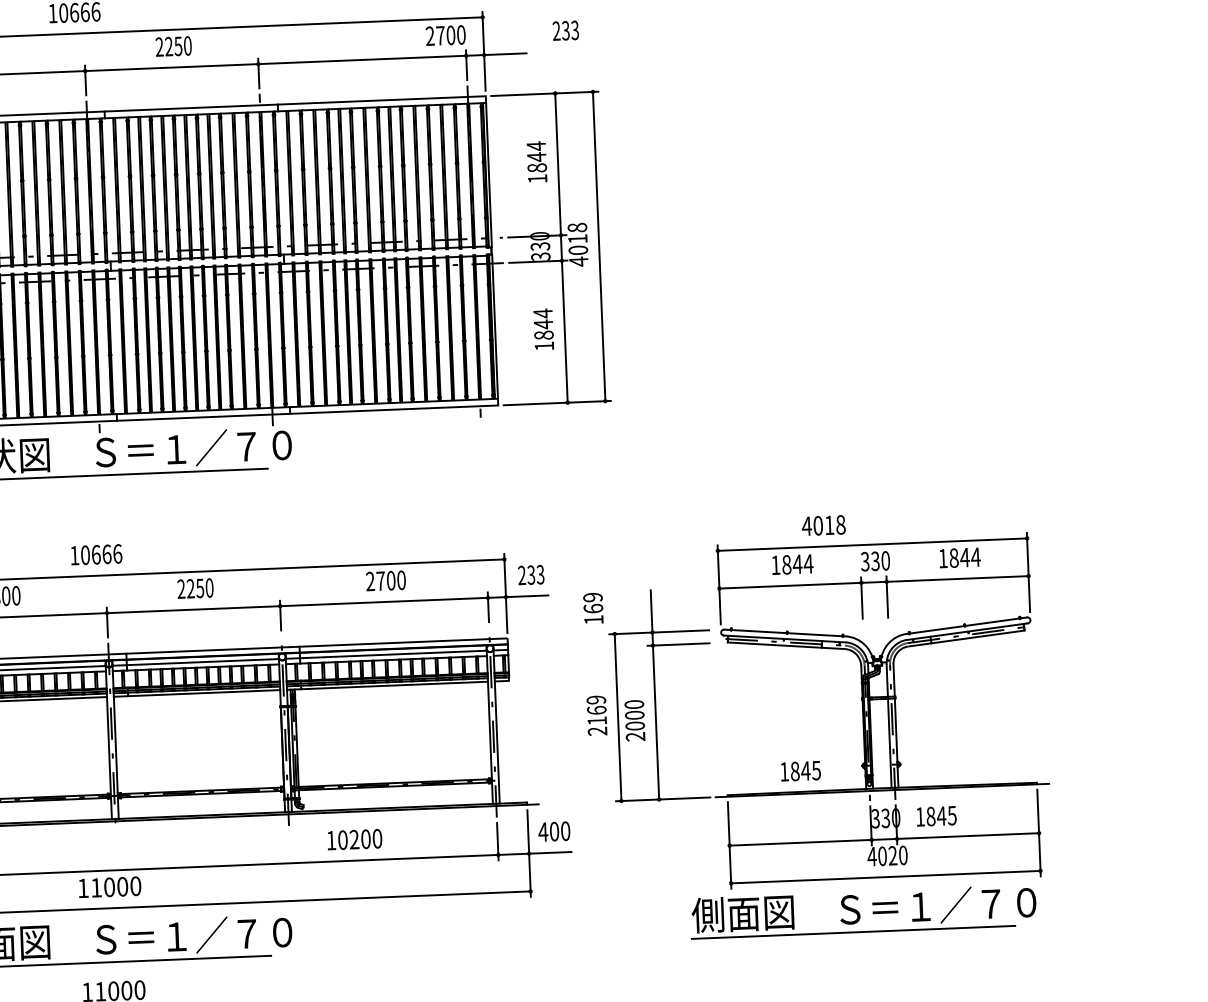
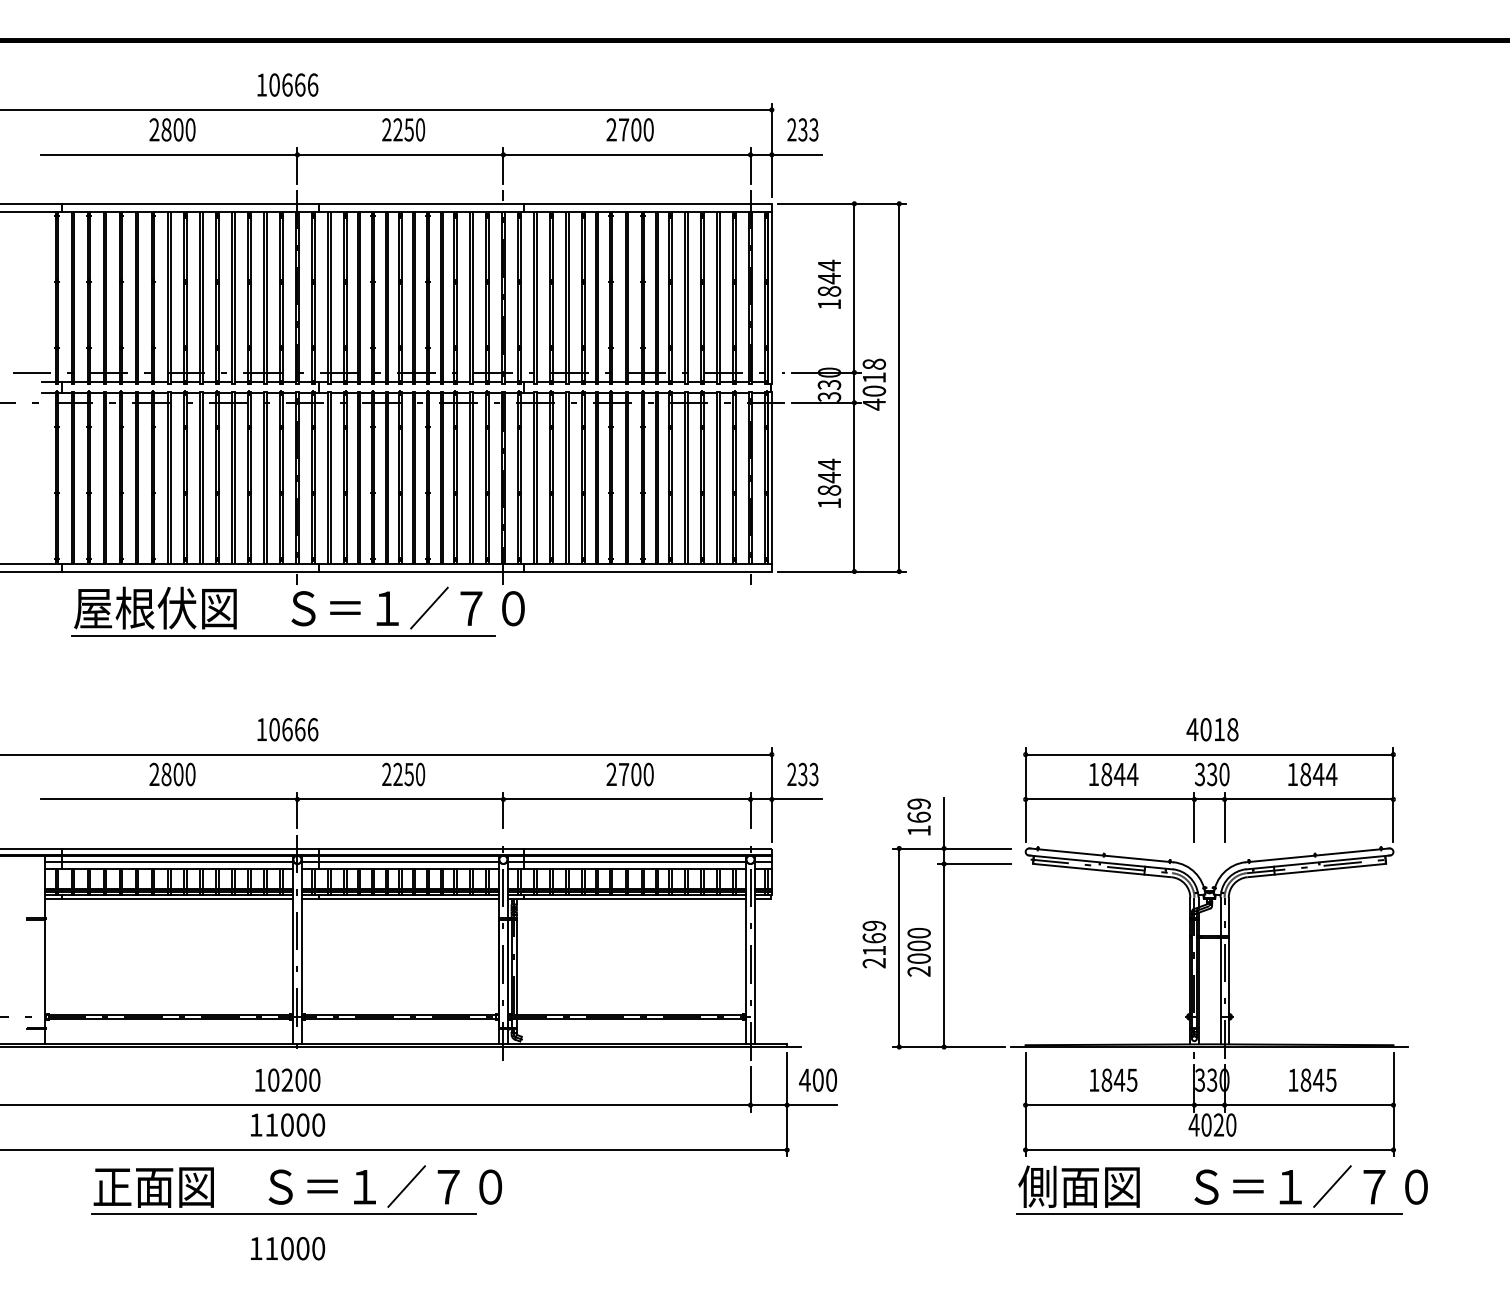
text: (565, 30) -> (802, 129), moved
text: (445, 35) -> (629, 129), moved
text: (823, 525) -> (1212, 729), moved
text: (592, 608) -> (918, 816), moved
text: (800, 770) -> (1113, 1079), moved
text: (936, 815) -> (1312, 1079), moved
text: (354, 839) -> (287, 1079), moved
part: (862, 911) -> (1221, 1189), moved

